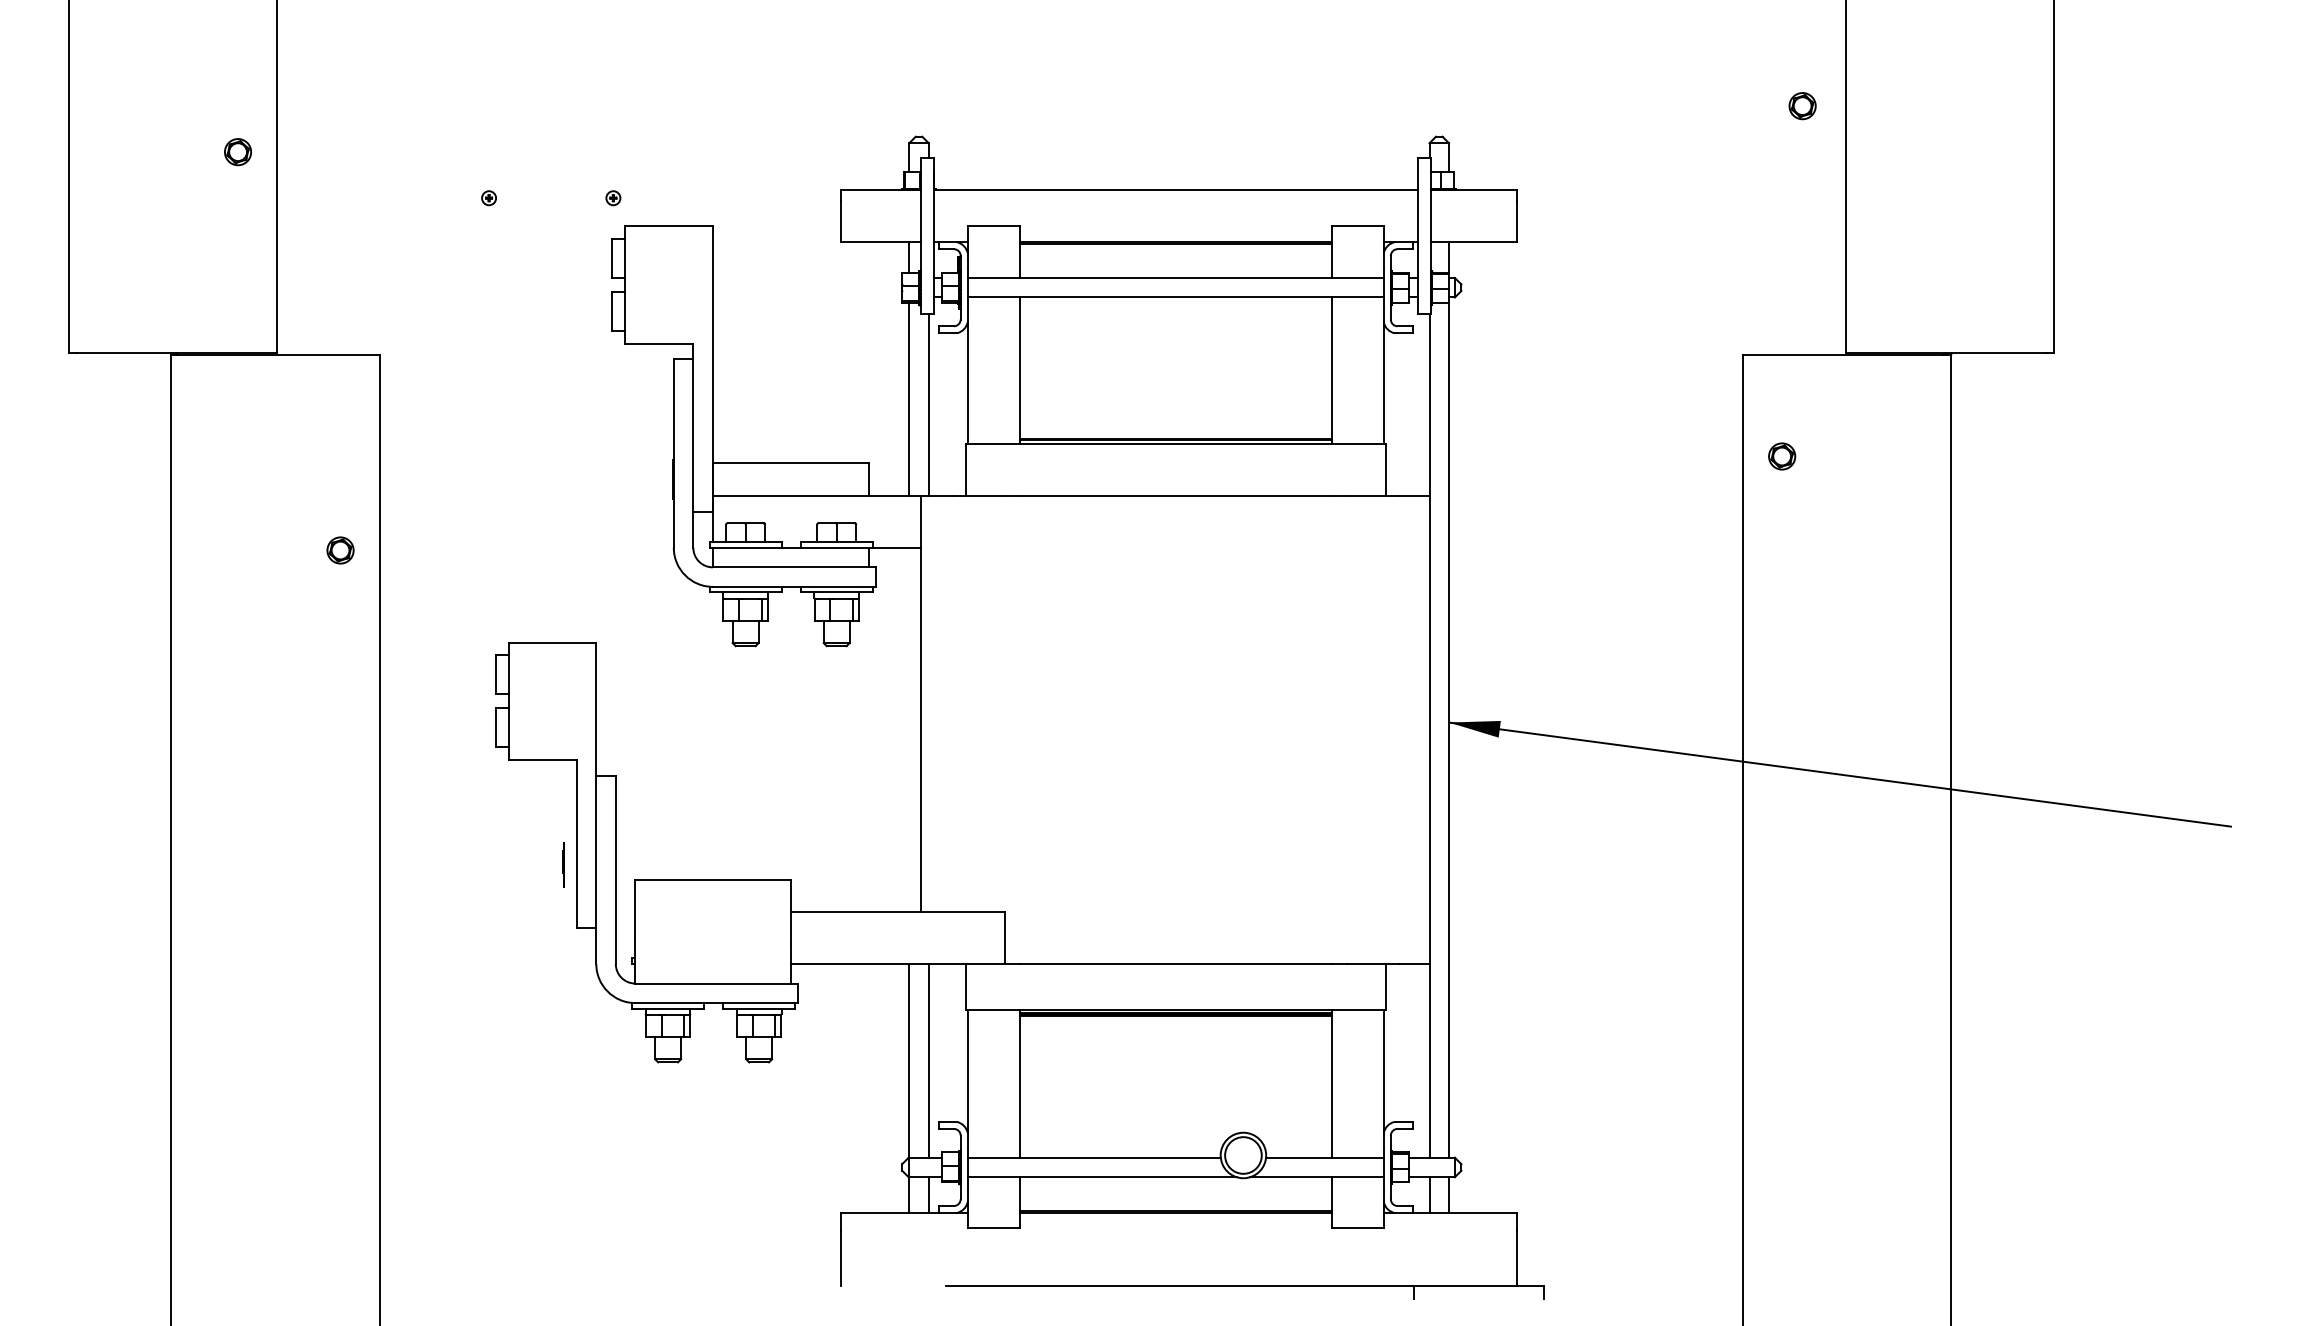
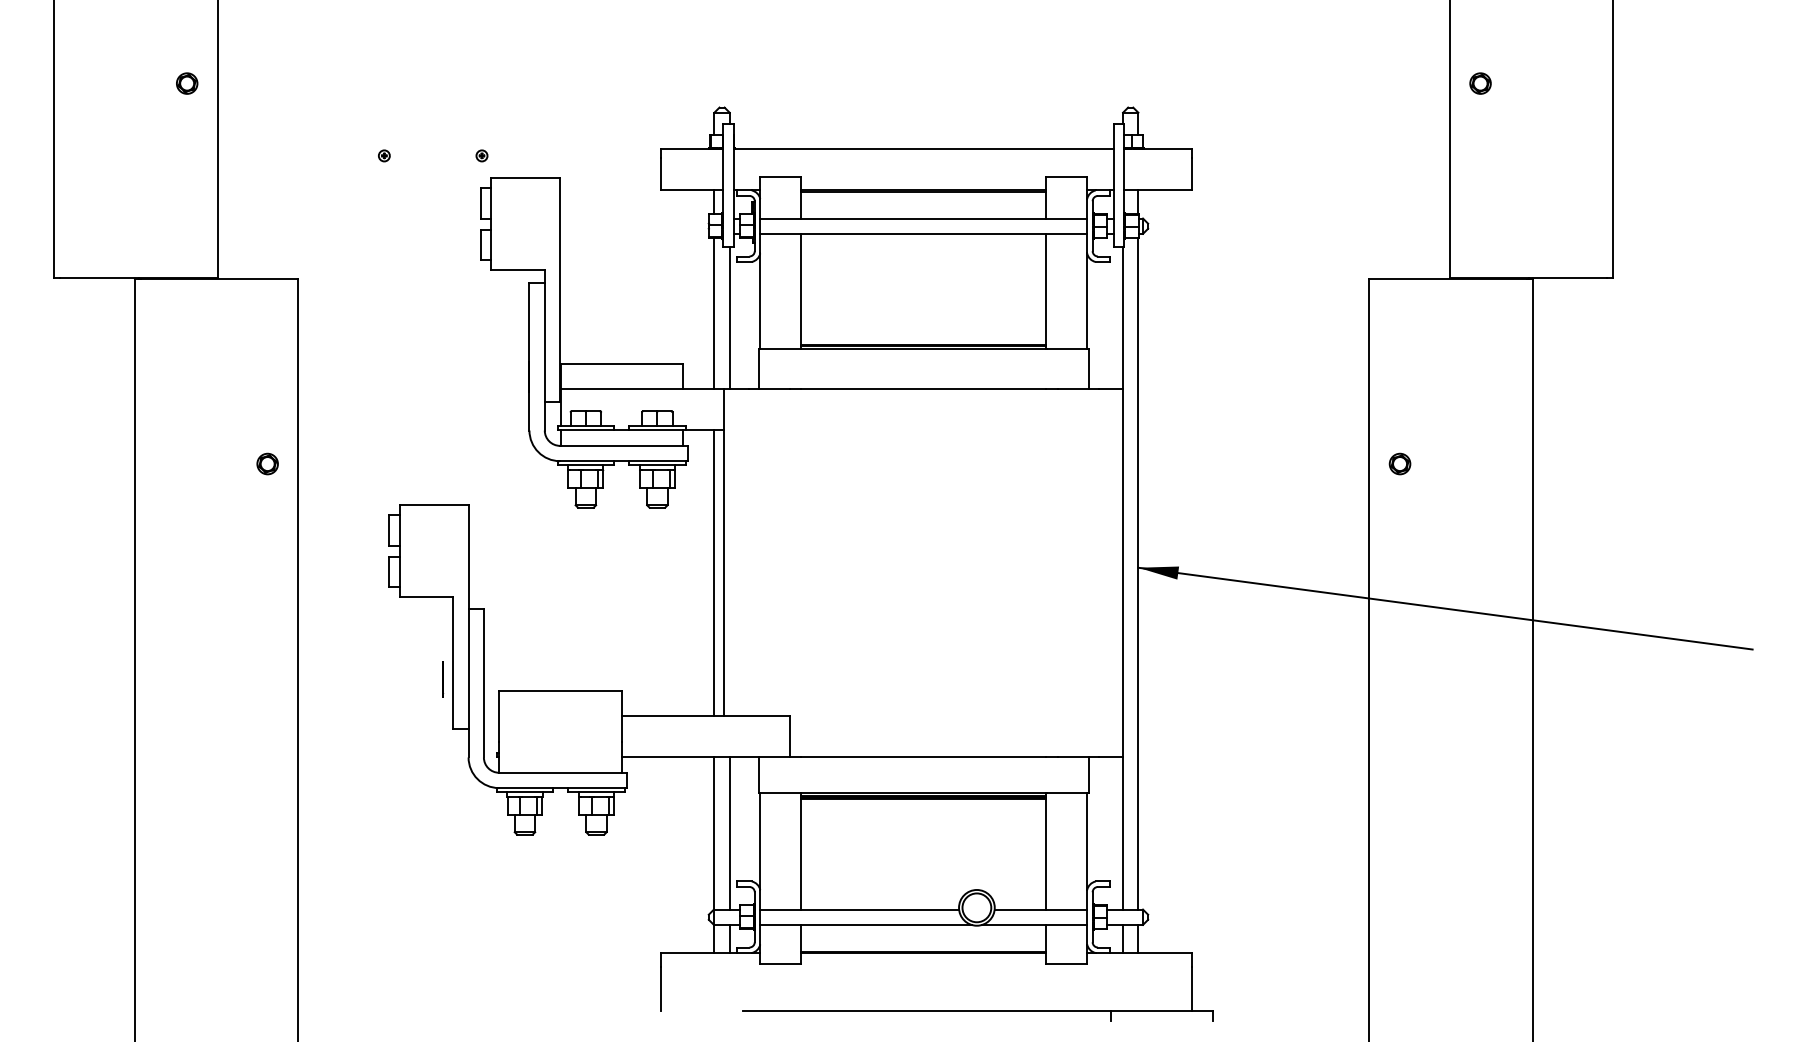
part: (1802, 106) -> (1480, 83), moved
part: (238, 152) -> (187, 83), moved
part: (1782, 456) -> (1400, 464), moved
part: (340, 550) -> (267, 464), moved
line: (909, 729) -> (714, 573), added

